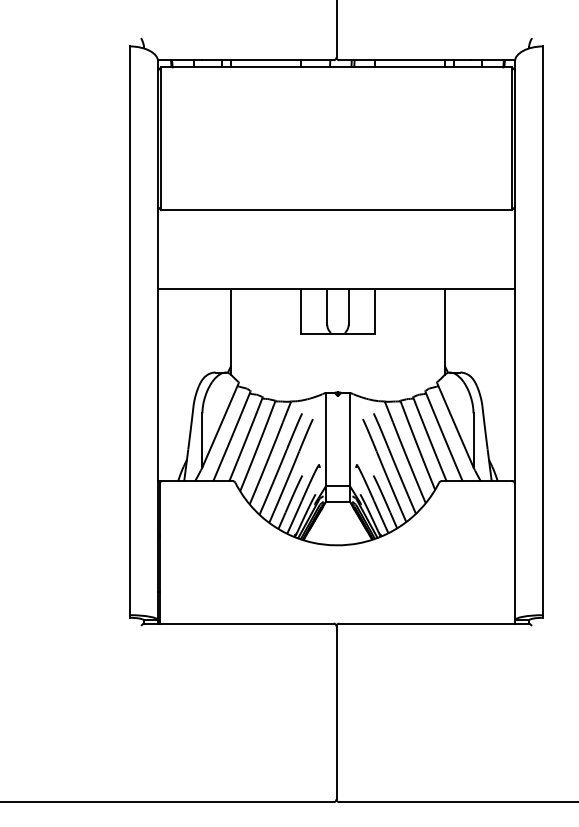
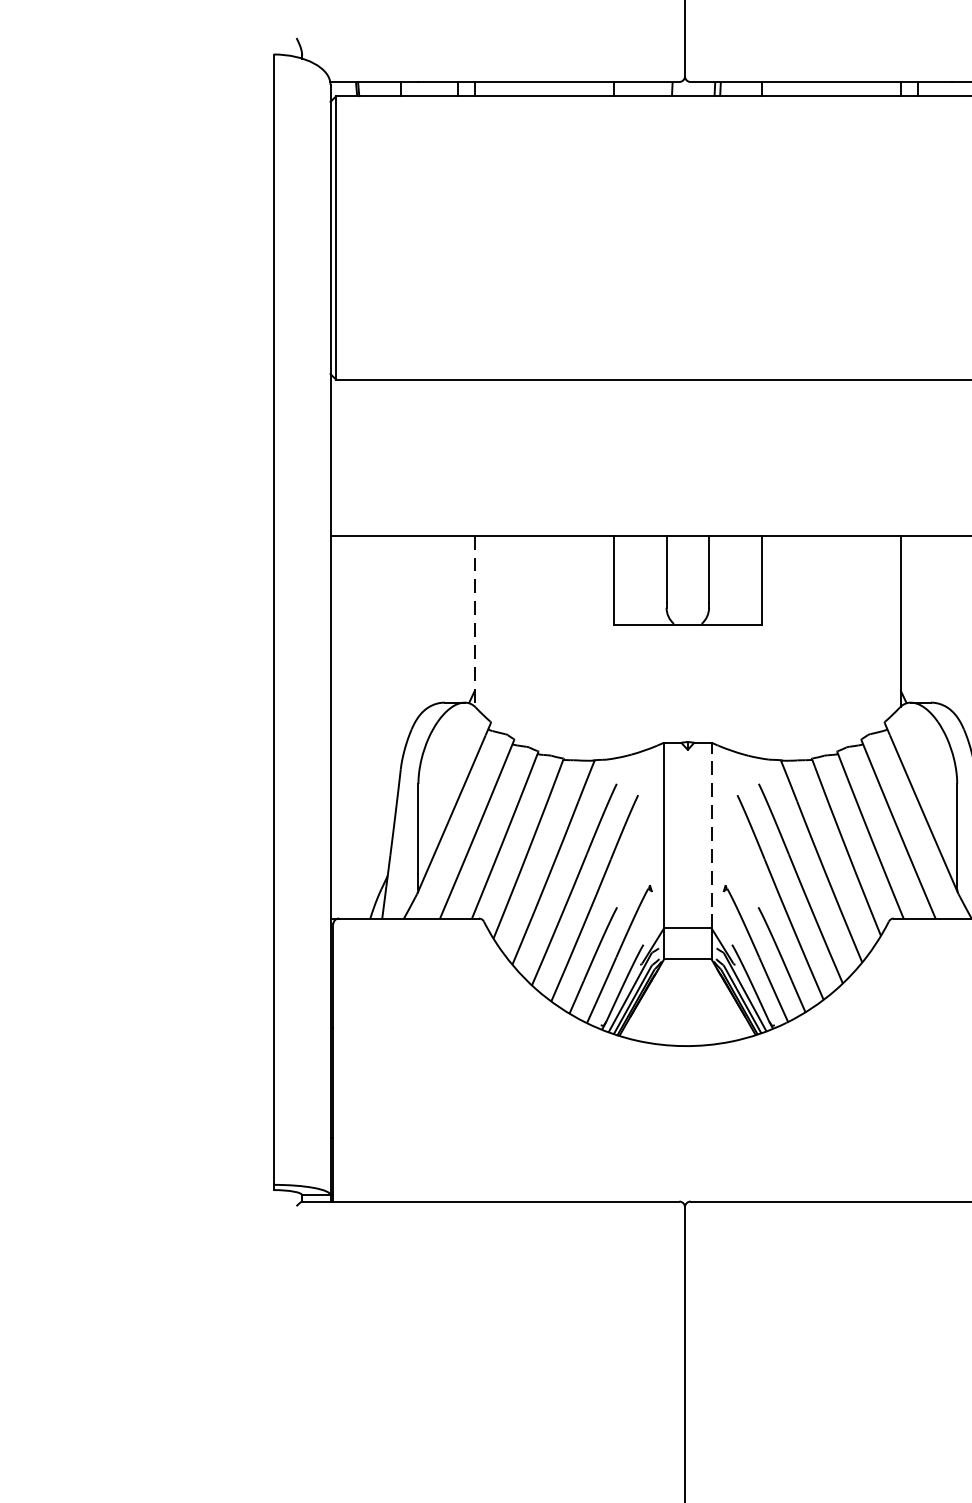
line: (230, 332) -> (474, 623), solid -> dashed
line: (349, 439) -> (710, 835), solid -> dashed

